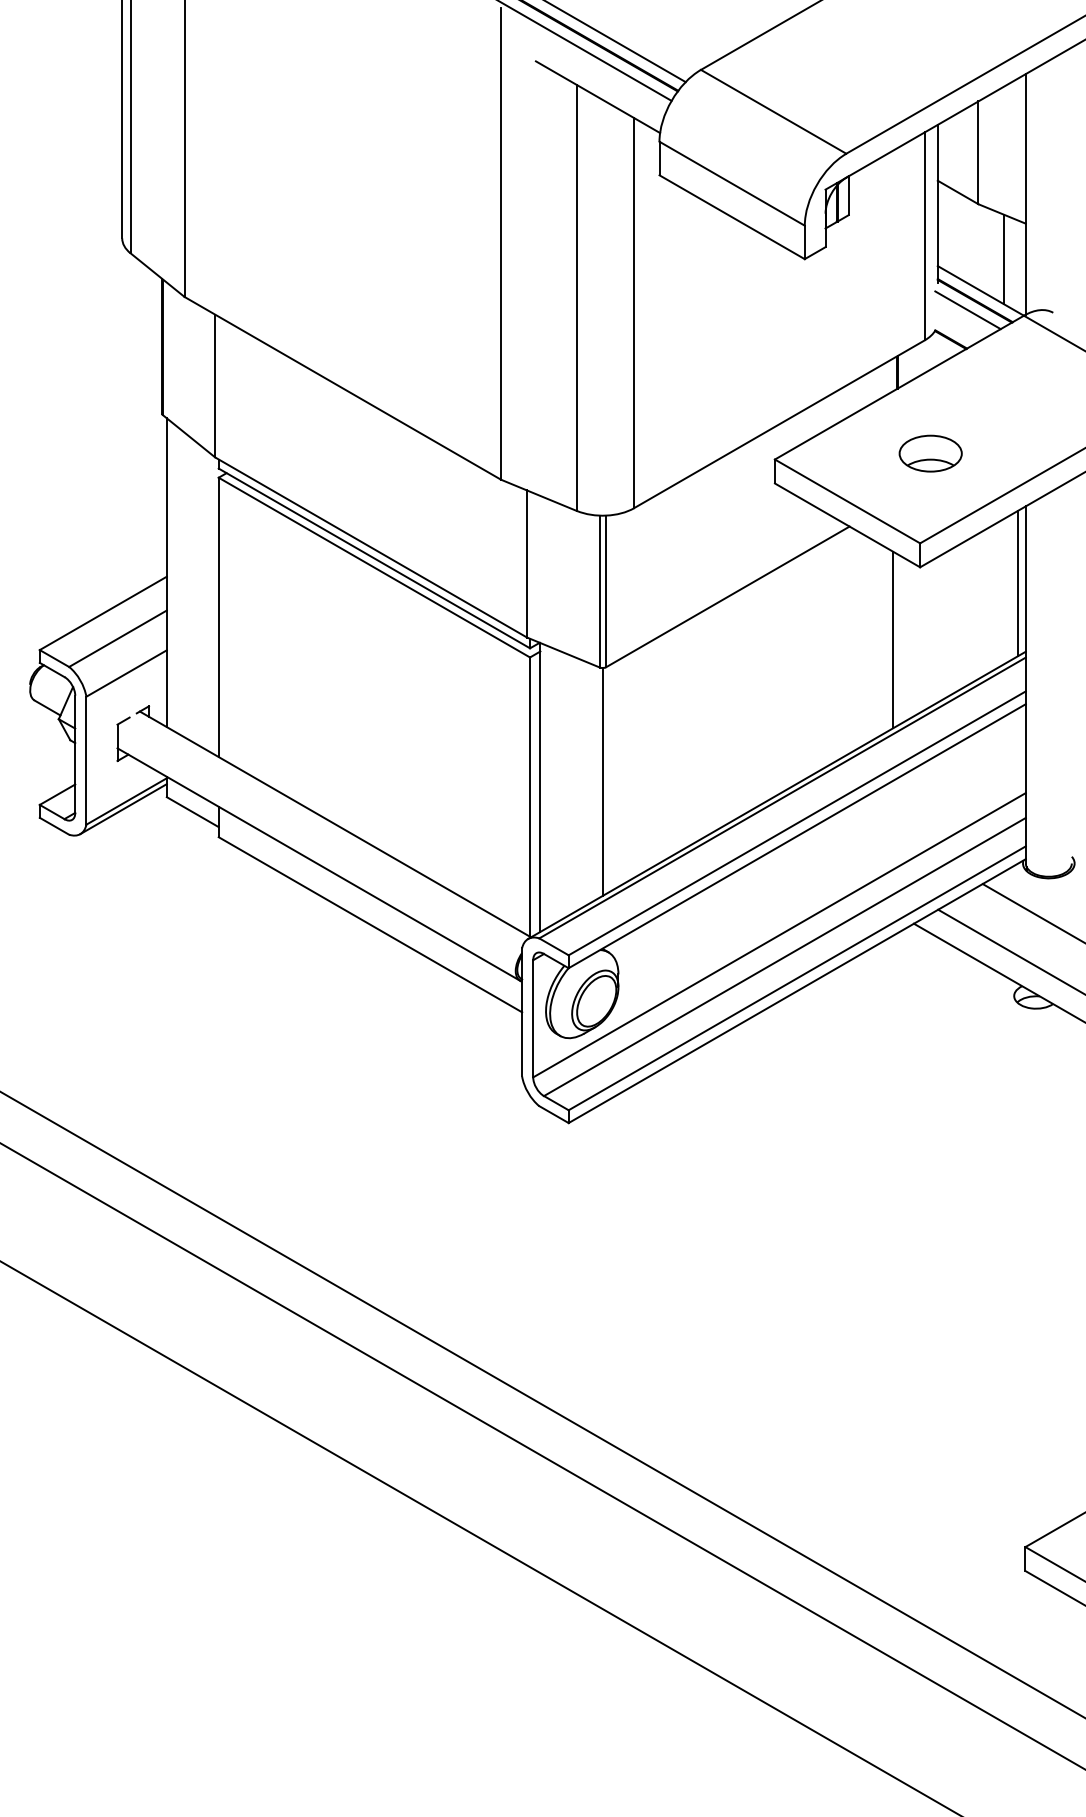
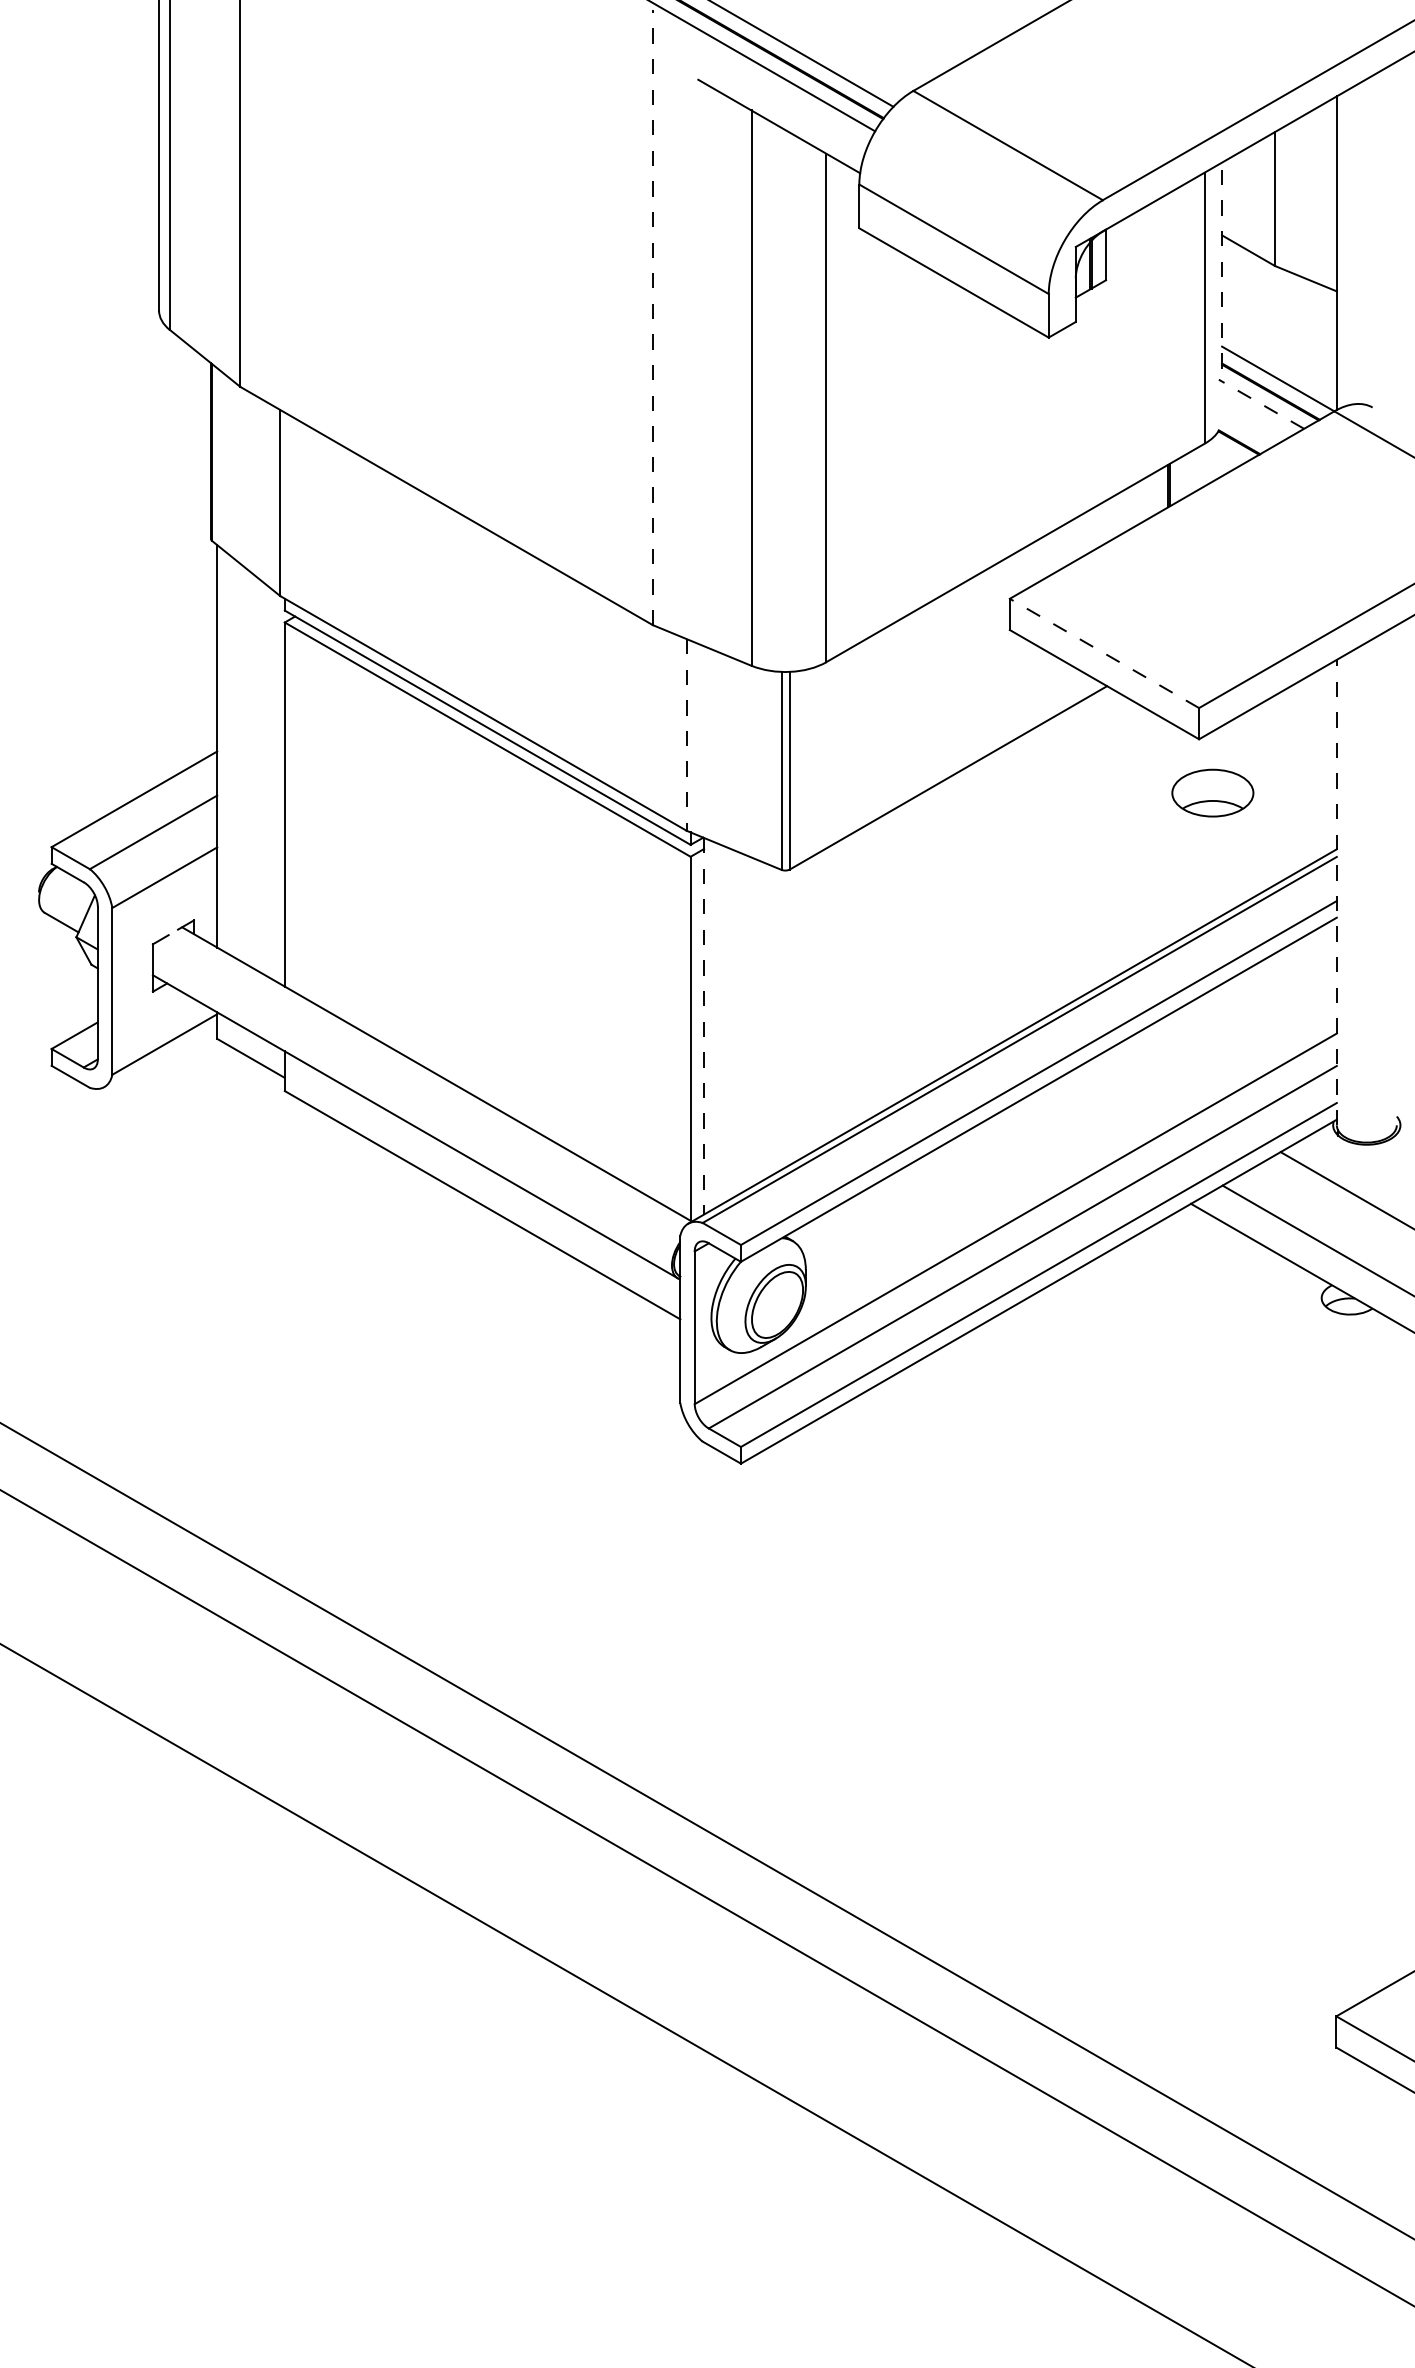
line: (938, 203) -> (1222, 265), solid -> dashed
line: (500, 243) -> (652, 317), solid -> dashed
line: (1004, 259) -> (1308, 337), removed
line: (968, 310) -> (1261, 404), solid -> dashed
part: (930, 453) -> (1212, 792), moved
line: (847, 501) -> (1104, 653), solid -> dashed
line: (526, 563) -> (686, 734), solid -> dashed
line: (1017, 583) -> (1326, 760), removed
line: (892, 640) -> (1163, 834), removed
line: (1025, 684) -> (1336, 892), solid -> dashed
line: (602, 781) -> (785, 1018), removed
line: (540, 787) -> (704, 1026), solid -> dashed
line: (123, 809) -> (160, 1054), removed

